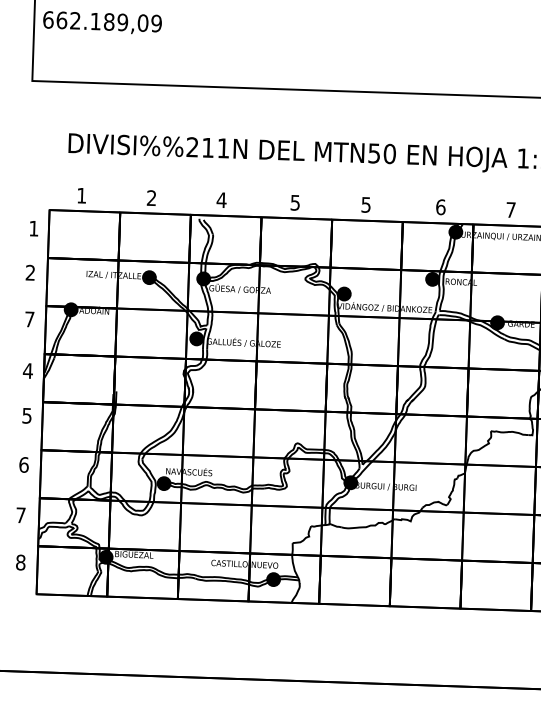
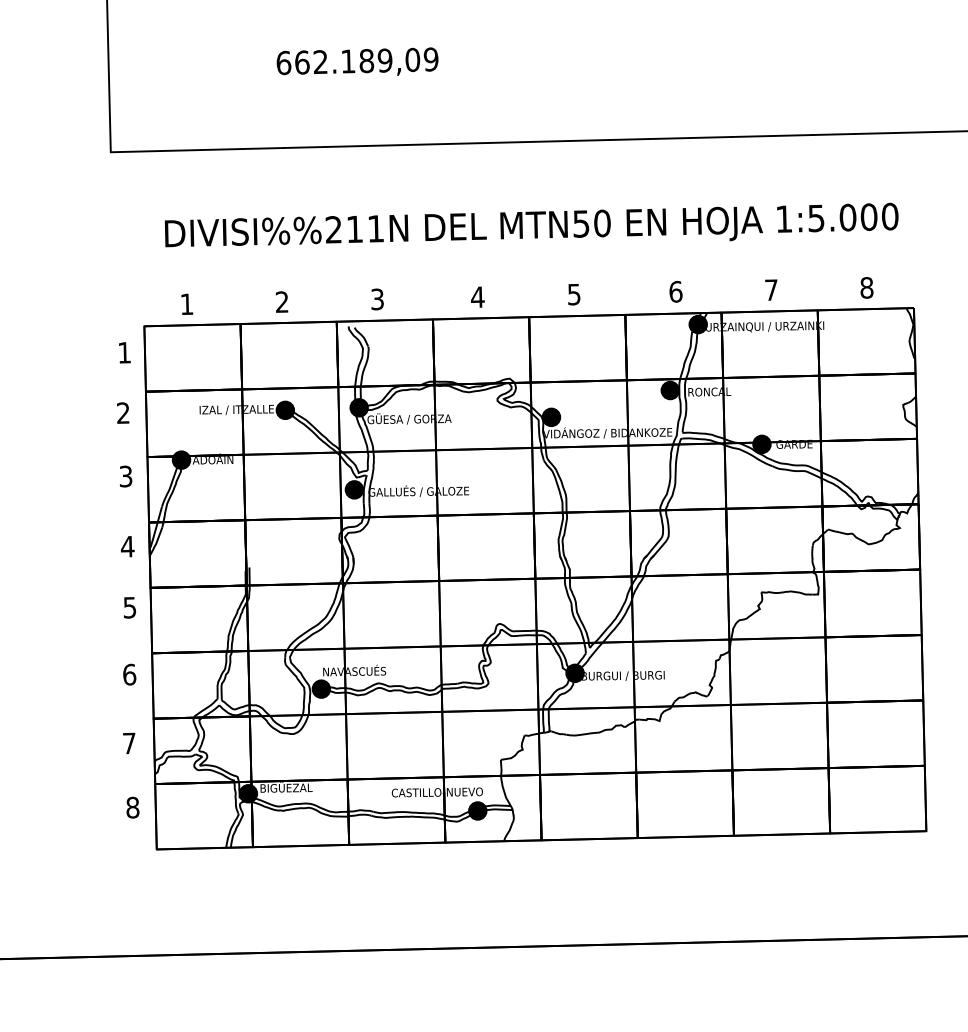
text: (102, 21) -> (357, 61), moved
text: (221, 200) -> (377, 299), 4 -> 3
text: (295, 203) -> (477, 297), 5 -> 4
text: (29, 319) -> (125, 476), 7 -> 3

